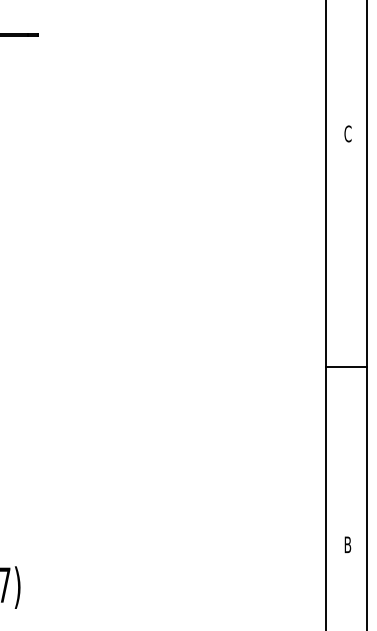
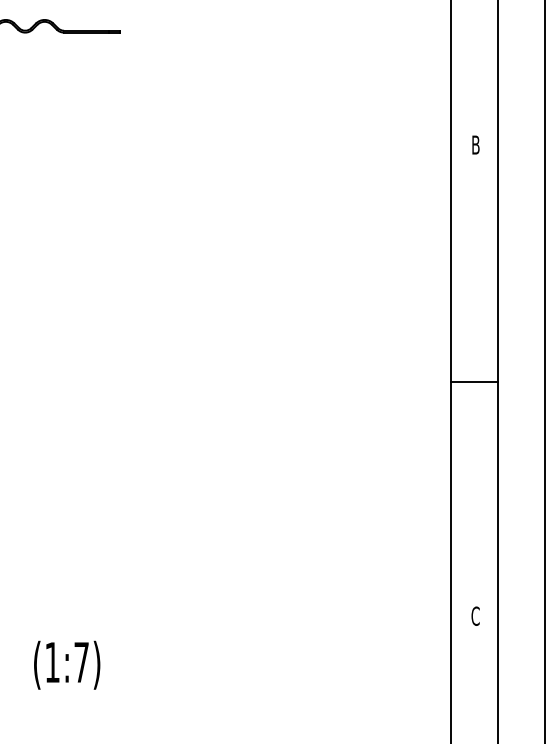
text: (347, 133) -> (475, 144), C -> B
line: (345, 367) -> (473, 381), moved
text: (347, 544) -> (475, 615), B -> C

